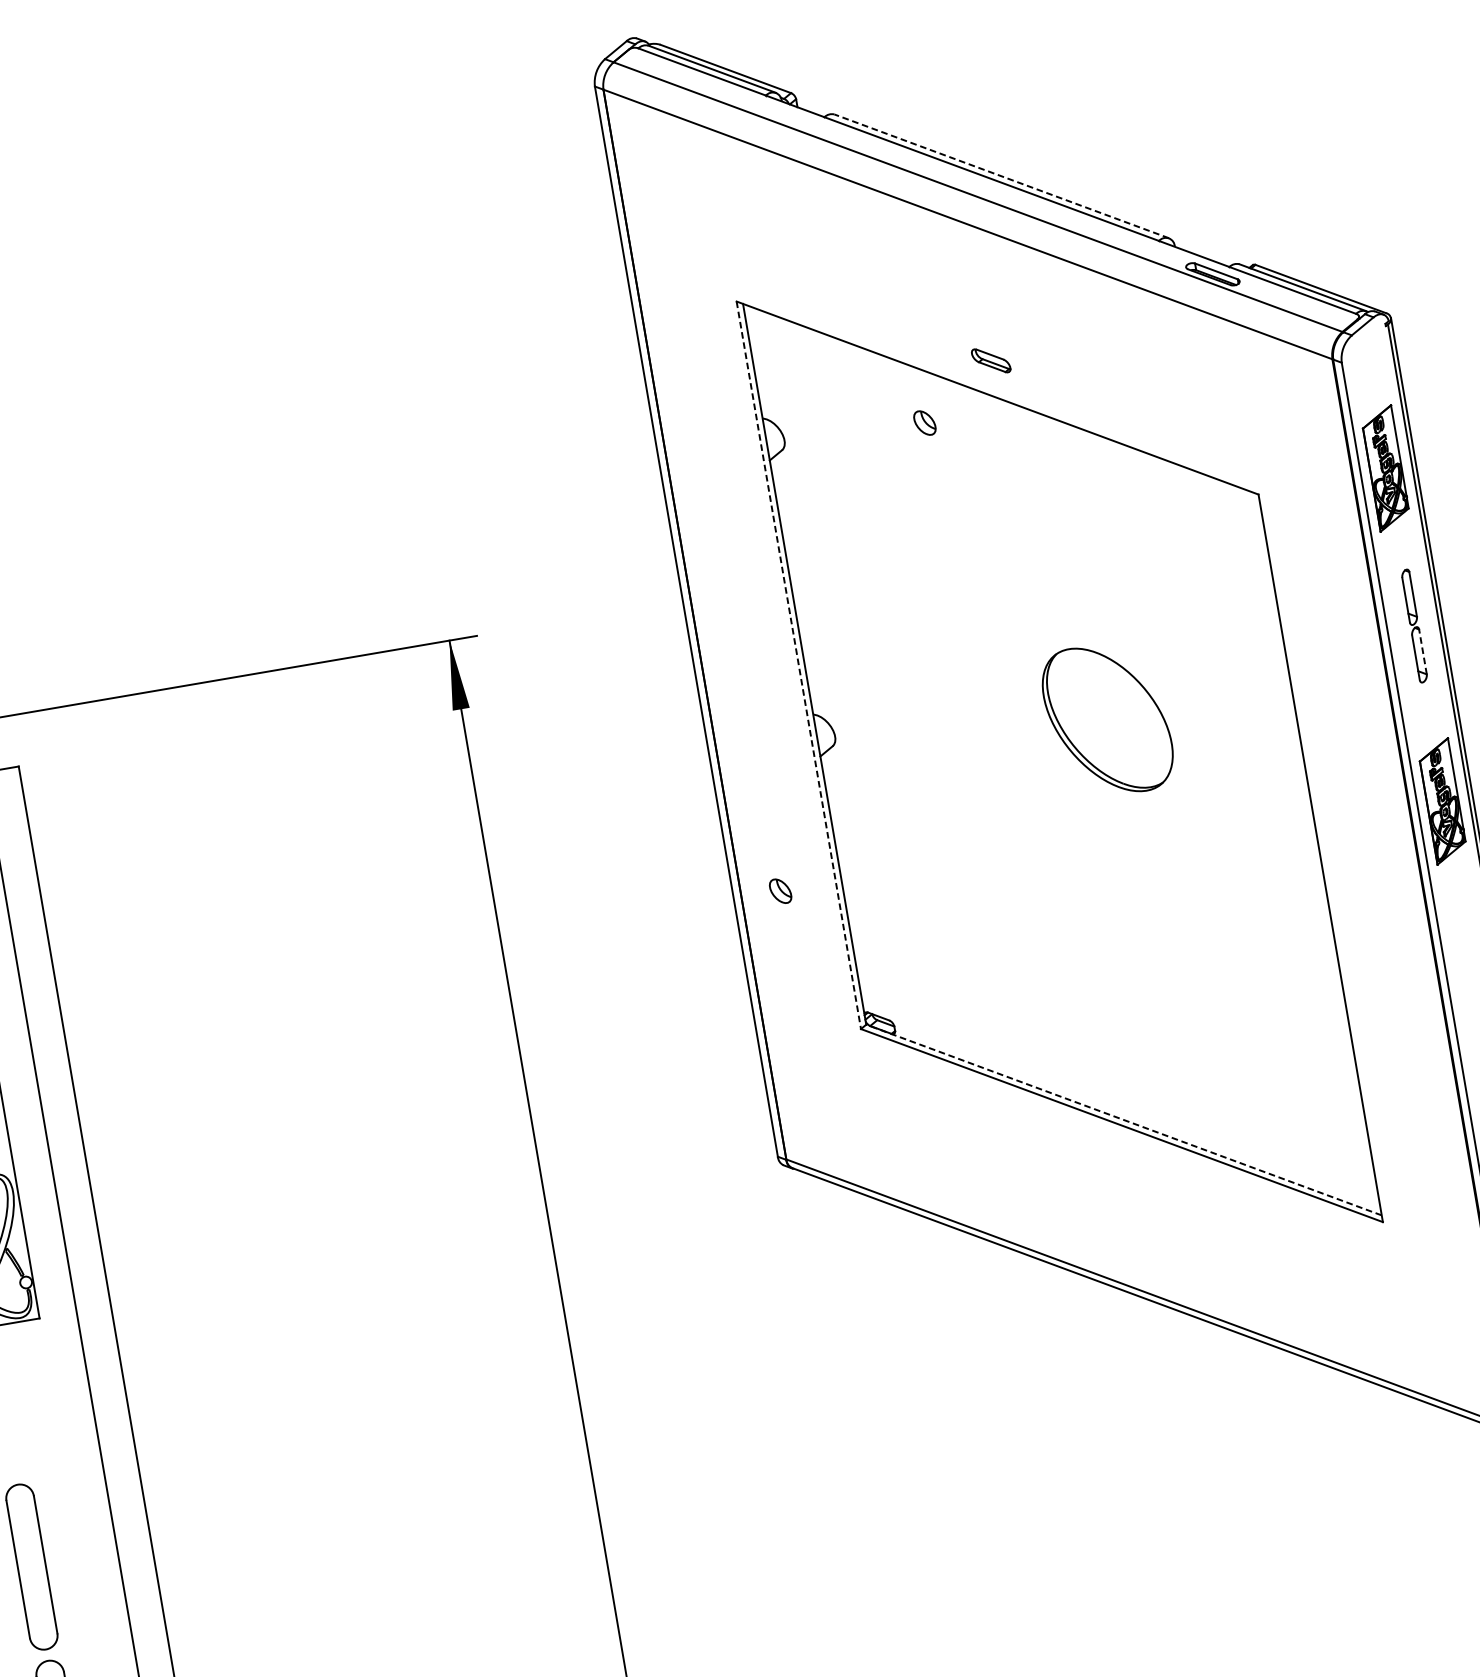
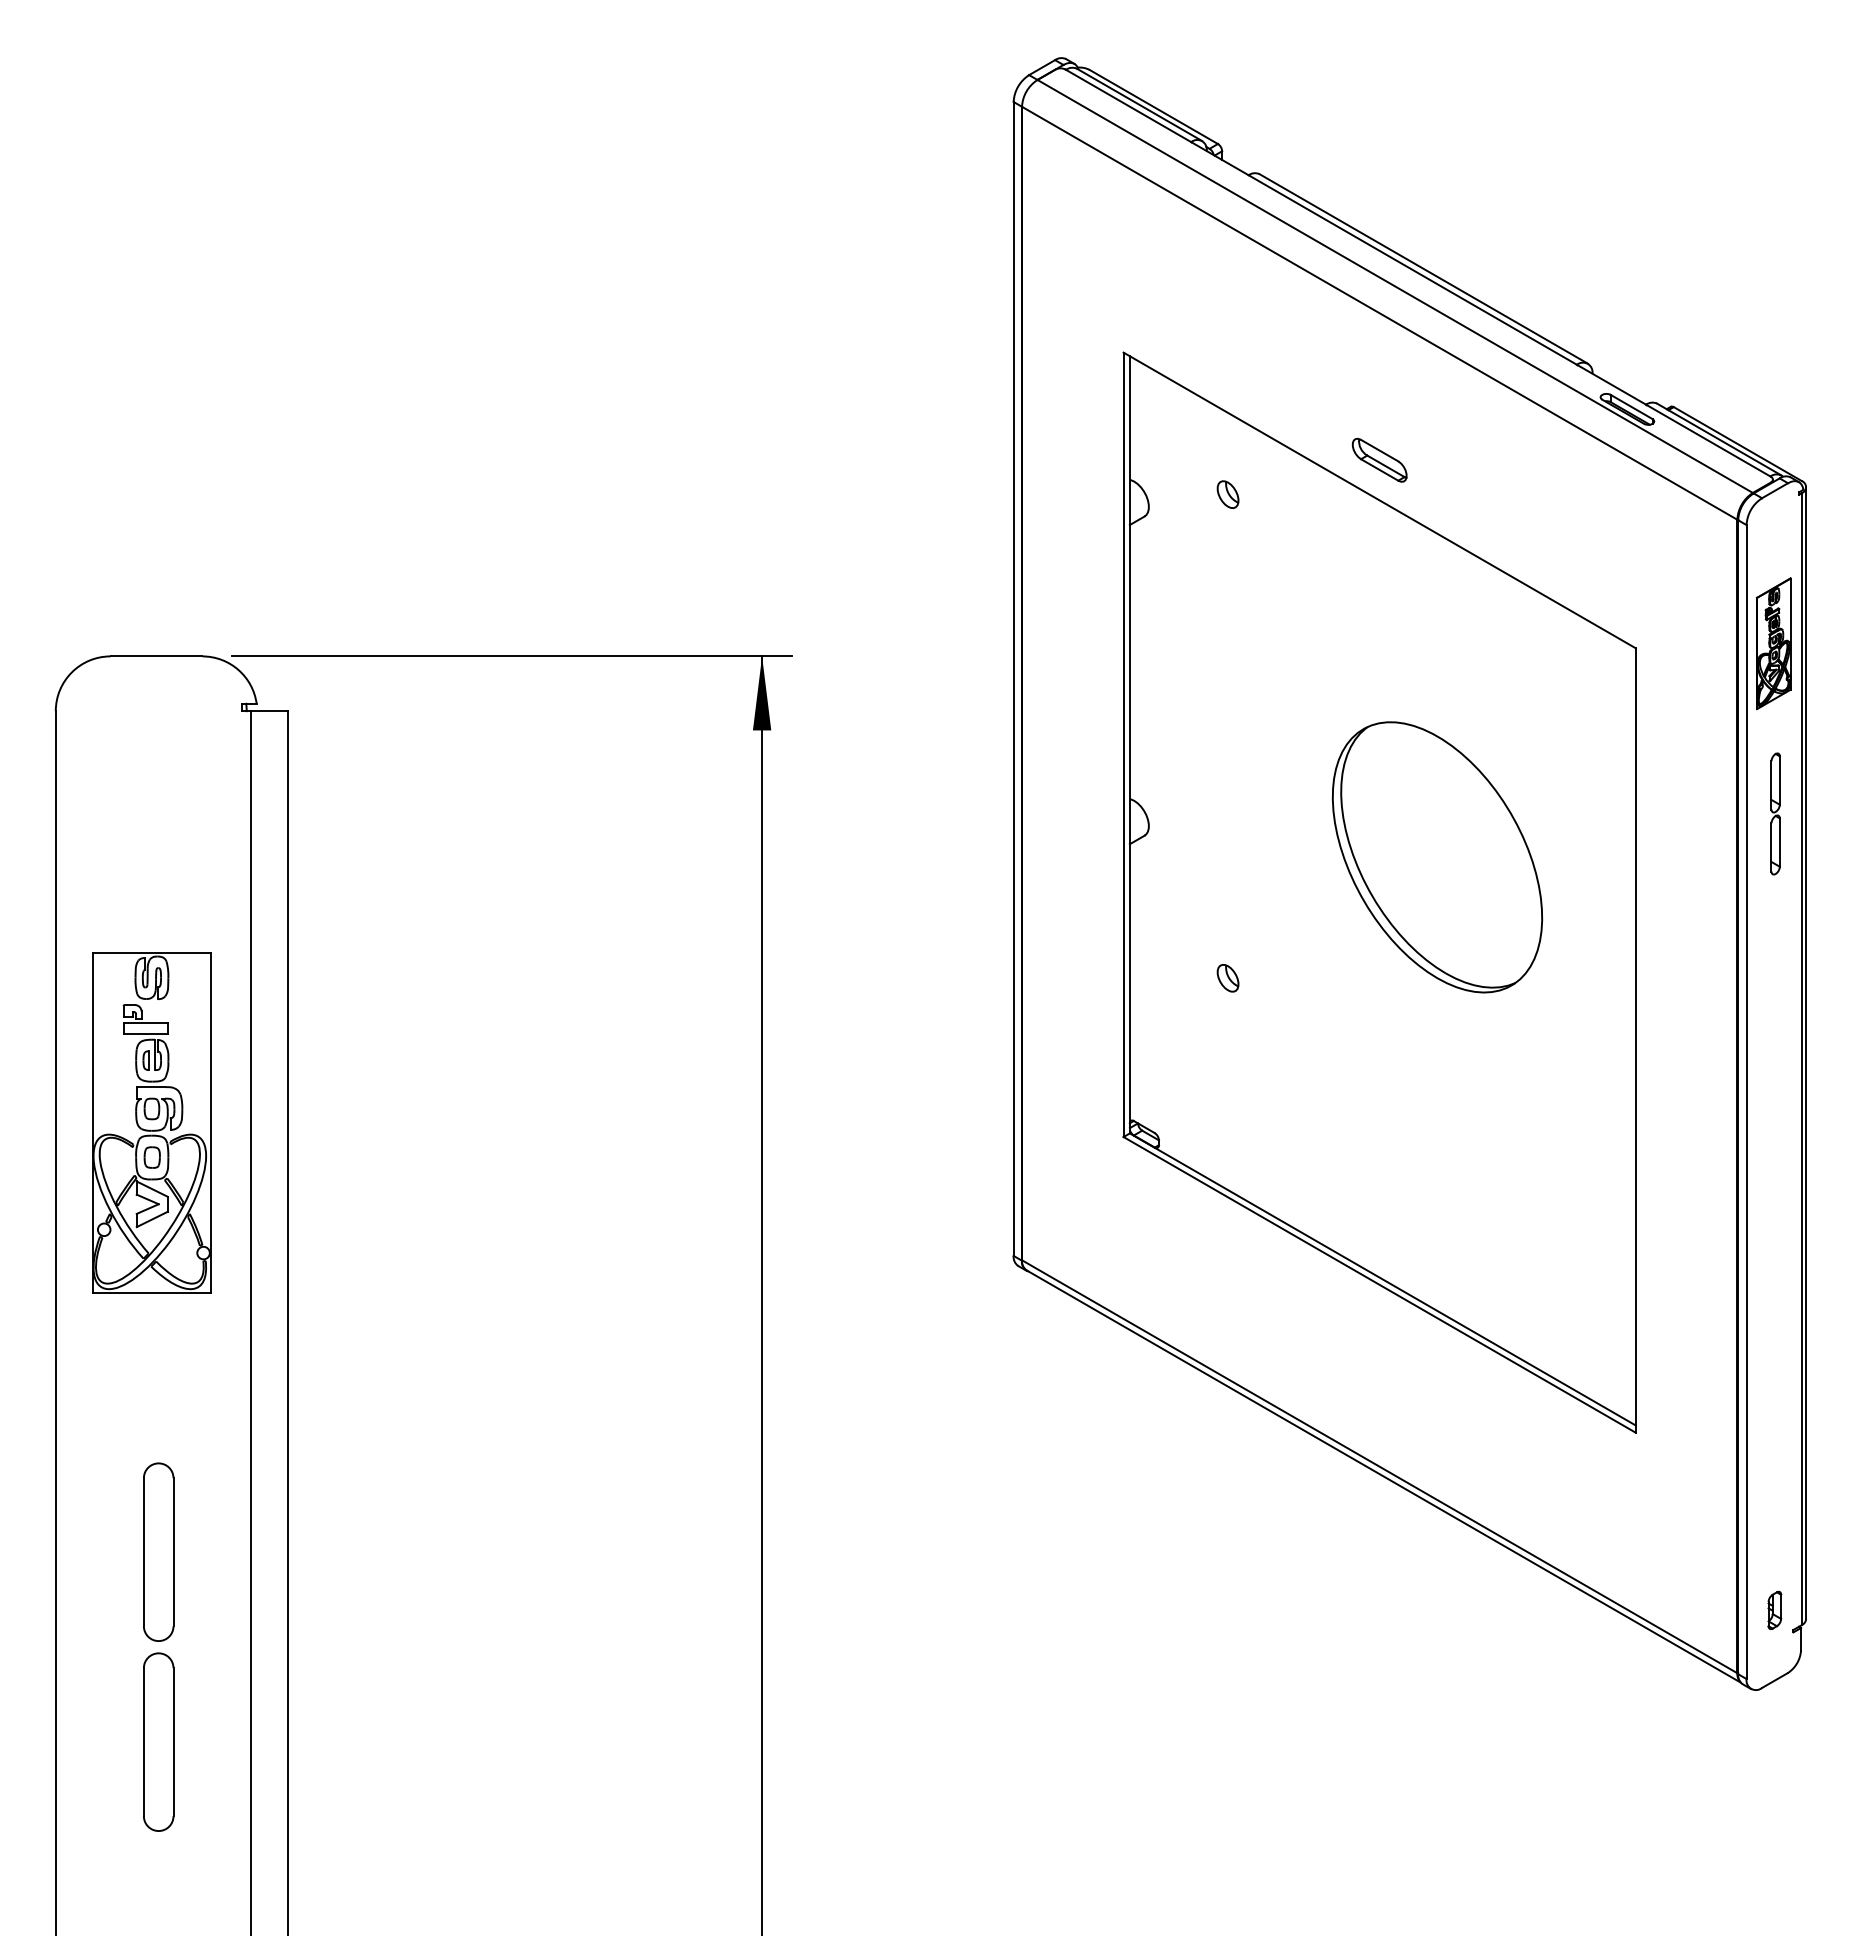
line: (1001, 175) -> (1423, 268), dashed -> solid
part: (991, 361) -> (1379, 460), size x1.43
part: (924, 423) -> (1227, 494), moved
line: (1422, 651) -> (1779, 842), dashed -> solid
line: (798, 665) -> (1123, 745), dashed -> solid
part: (1107, 720) -> (1437, 857), size x1.67
part: (1442, 801) -> (1773, 1002), removed
part: (780, 891) -> (1227, 978), moved
line: (1123, 1120) -> (1382, 1279), dashed -> solid

